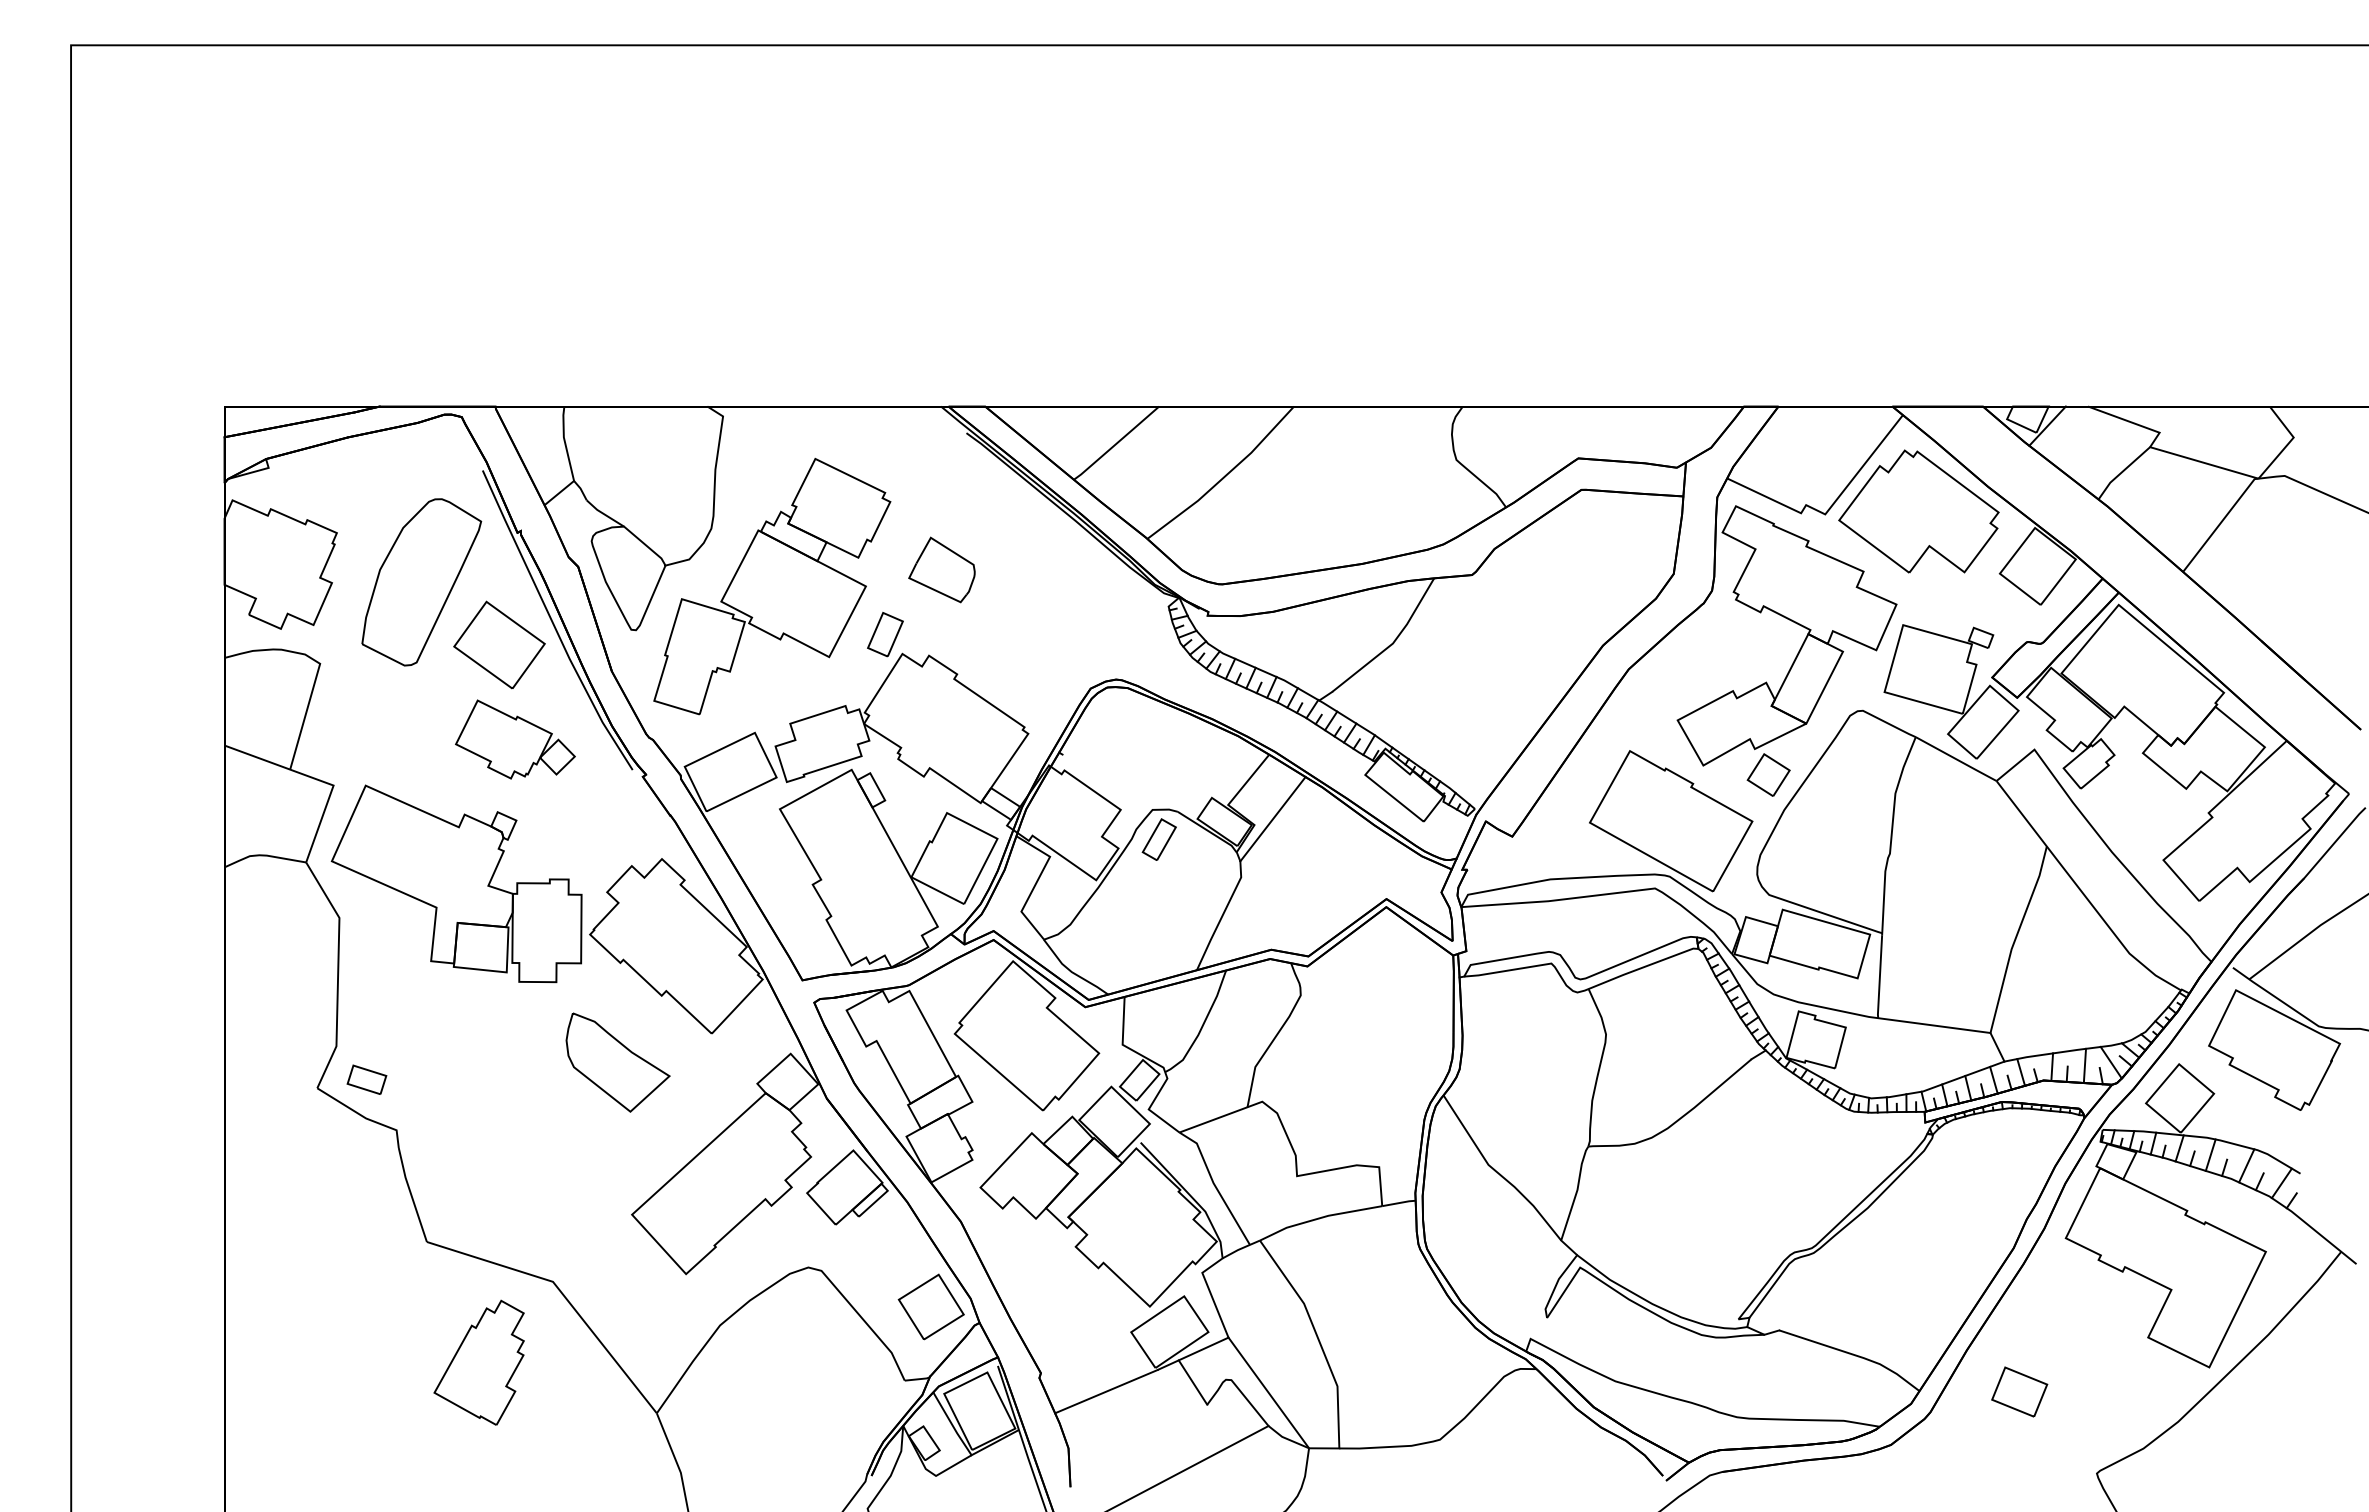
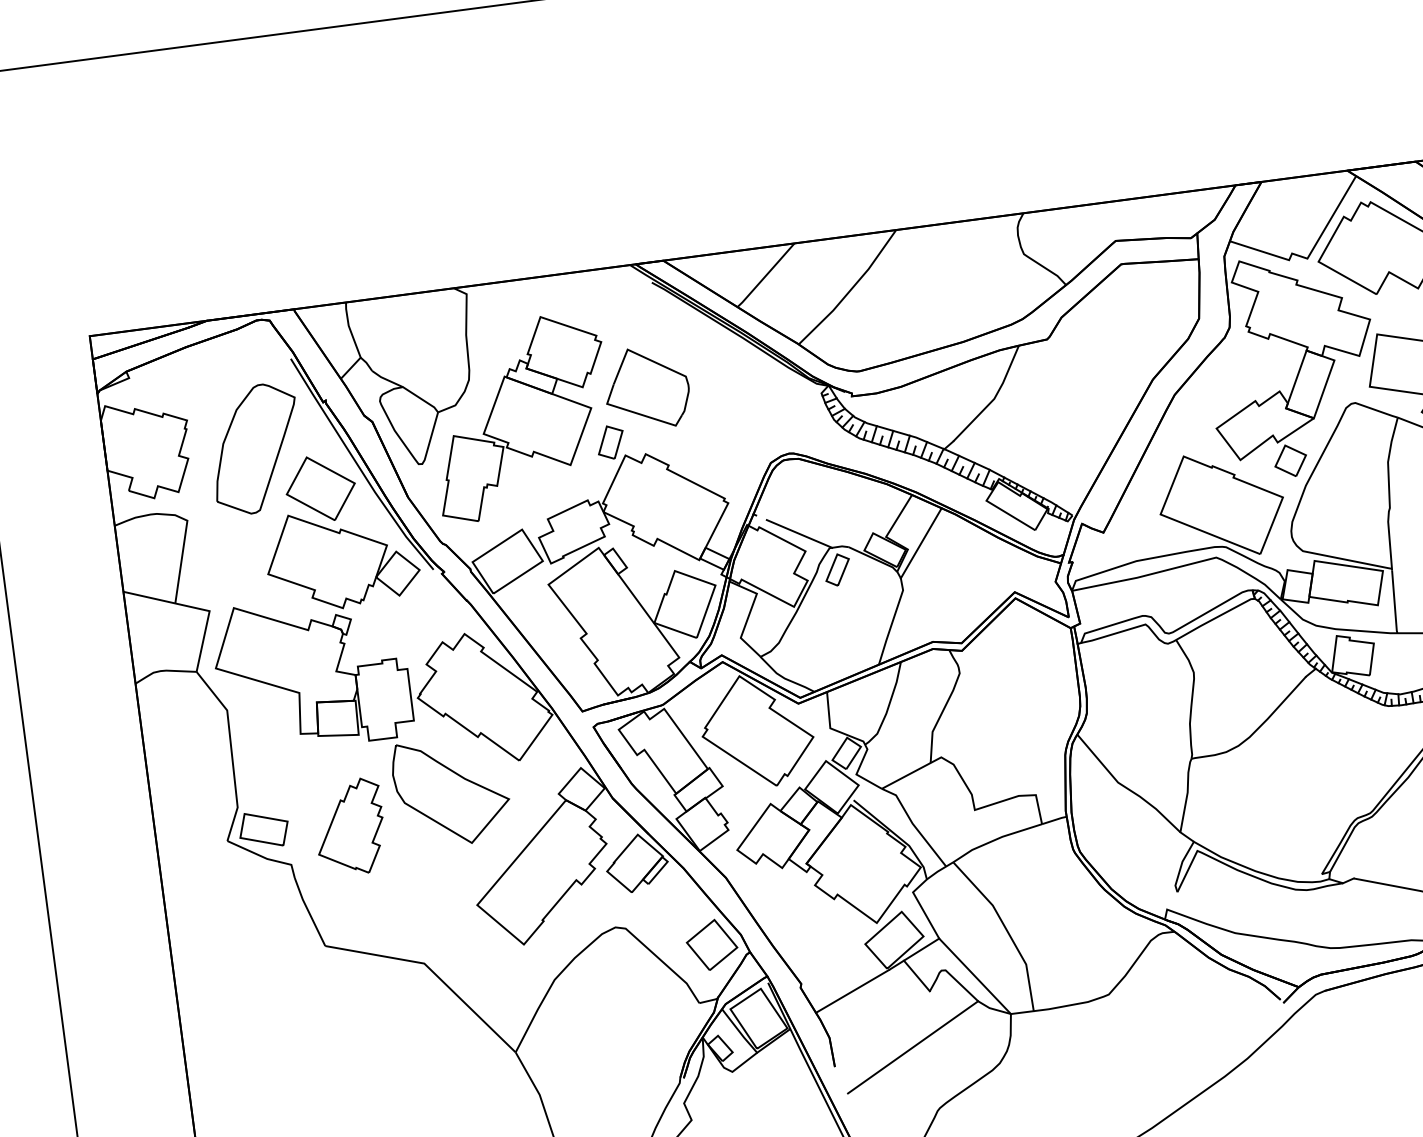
part: (941, 569) -> (646, 387), size x1.67
part: (515, 739) -> (342, 558), size x1.67
line: (1115, 785) -> (799, 533), added
part: (617, 1062) -> (451, 791), size x1.43
part: (366, 1079) -> (263, 829), size x1.67
part: (478, 1362) -> (349, 827), moved

